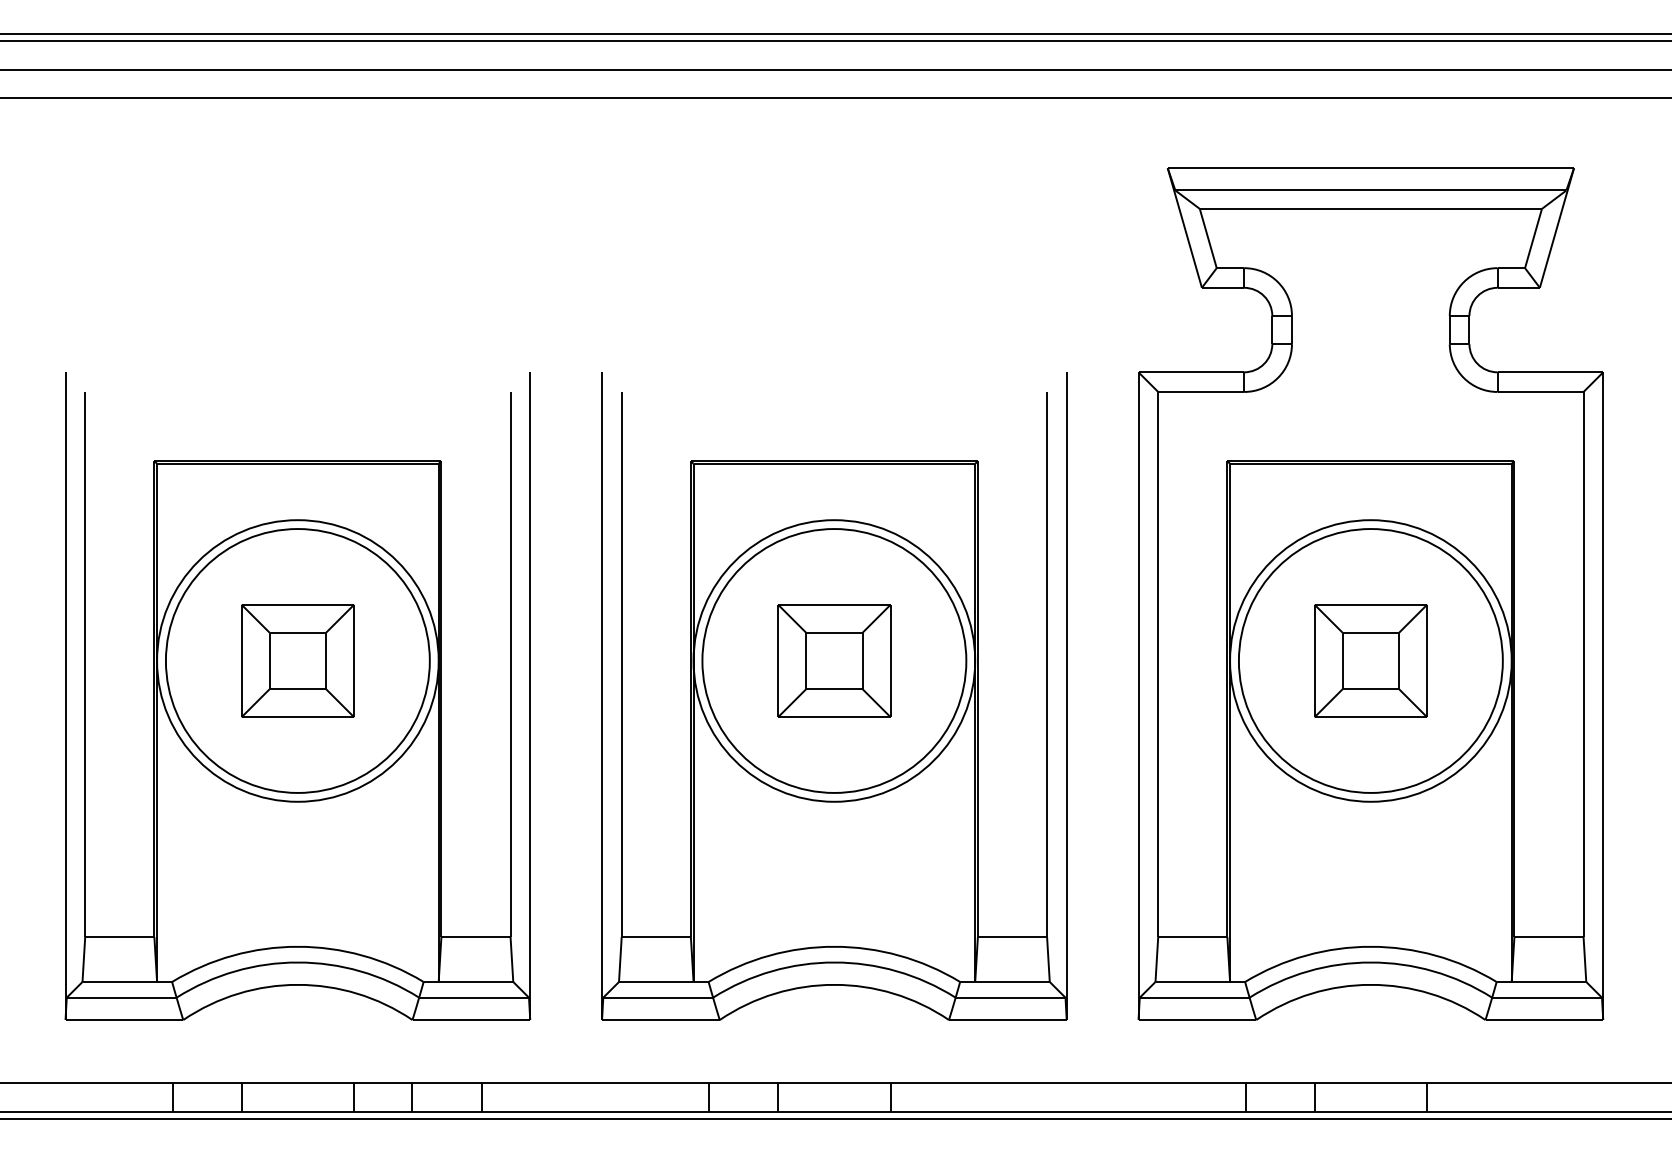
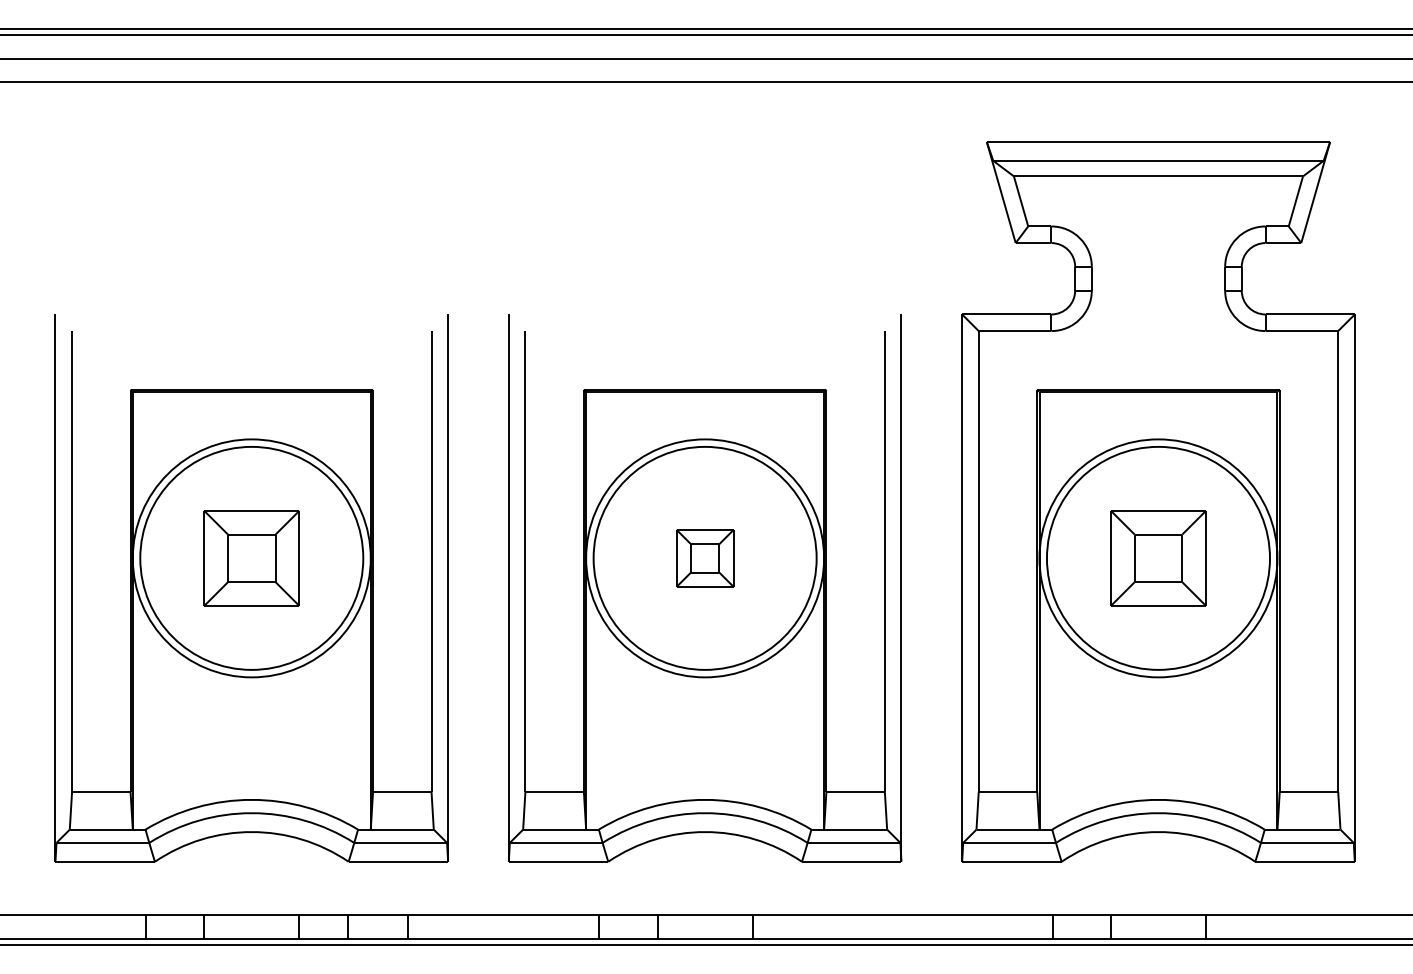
part: (834, 660) -> (705, 557), size x0.6

